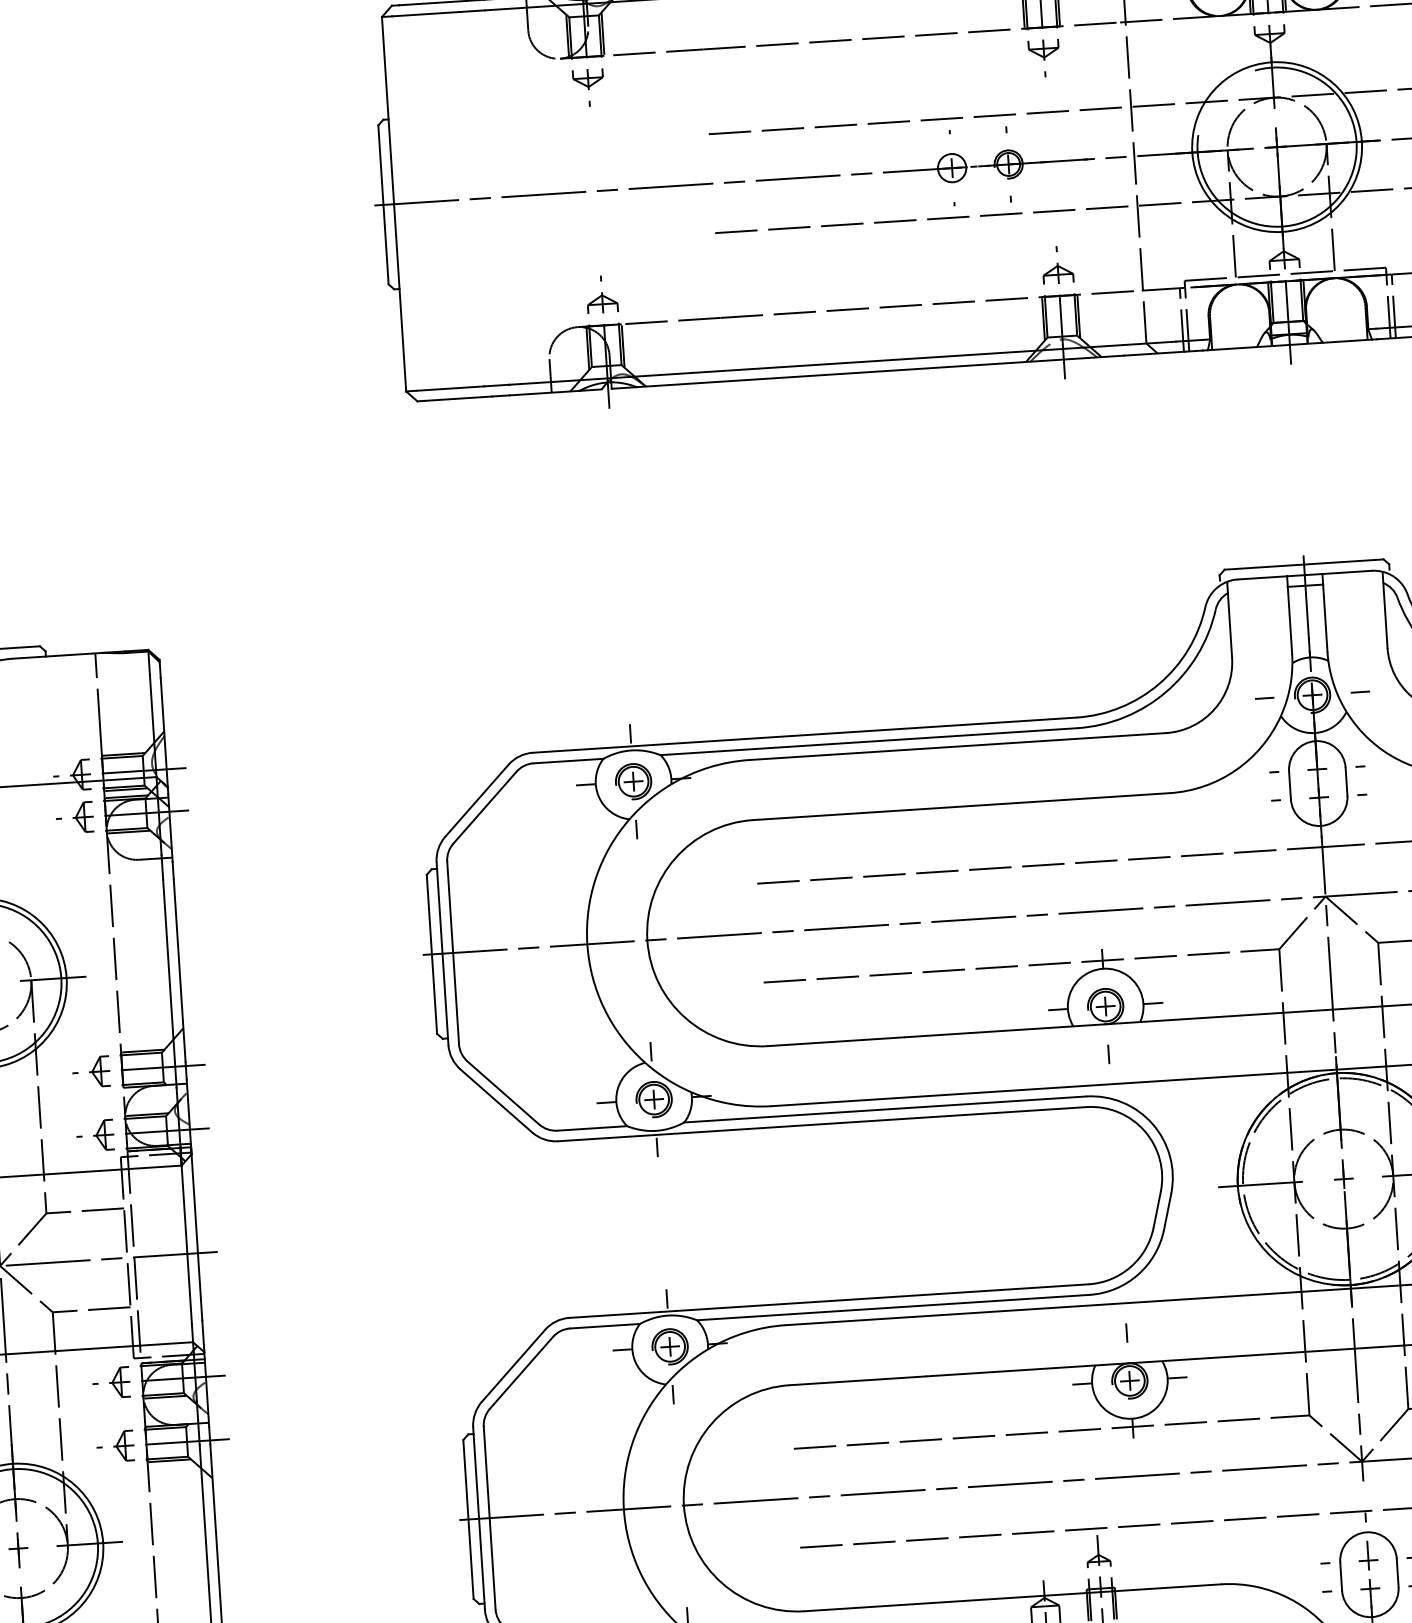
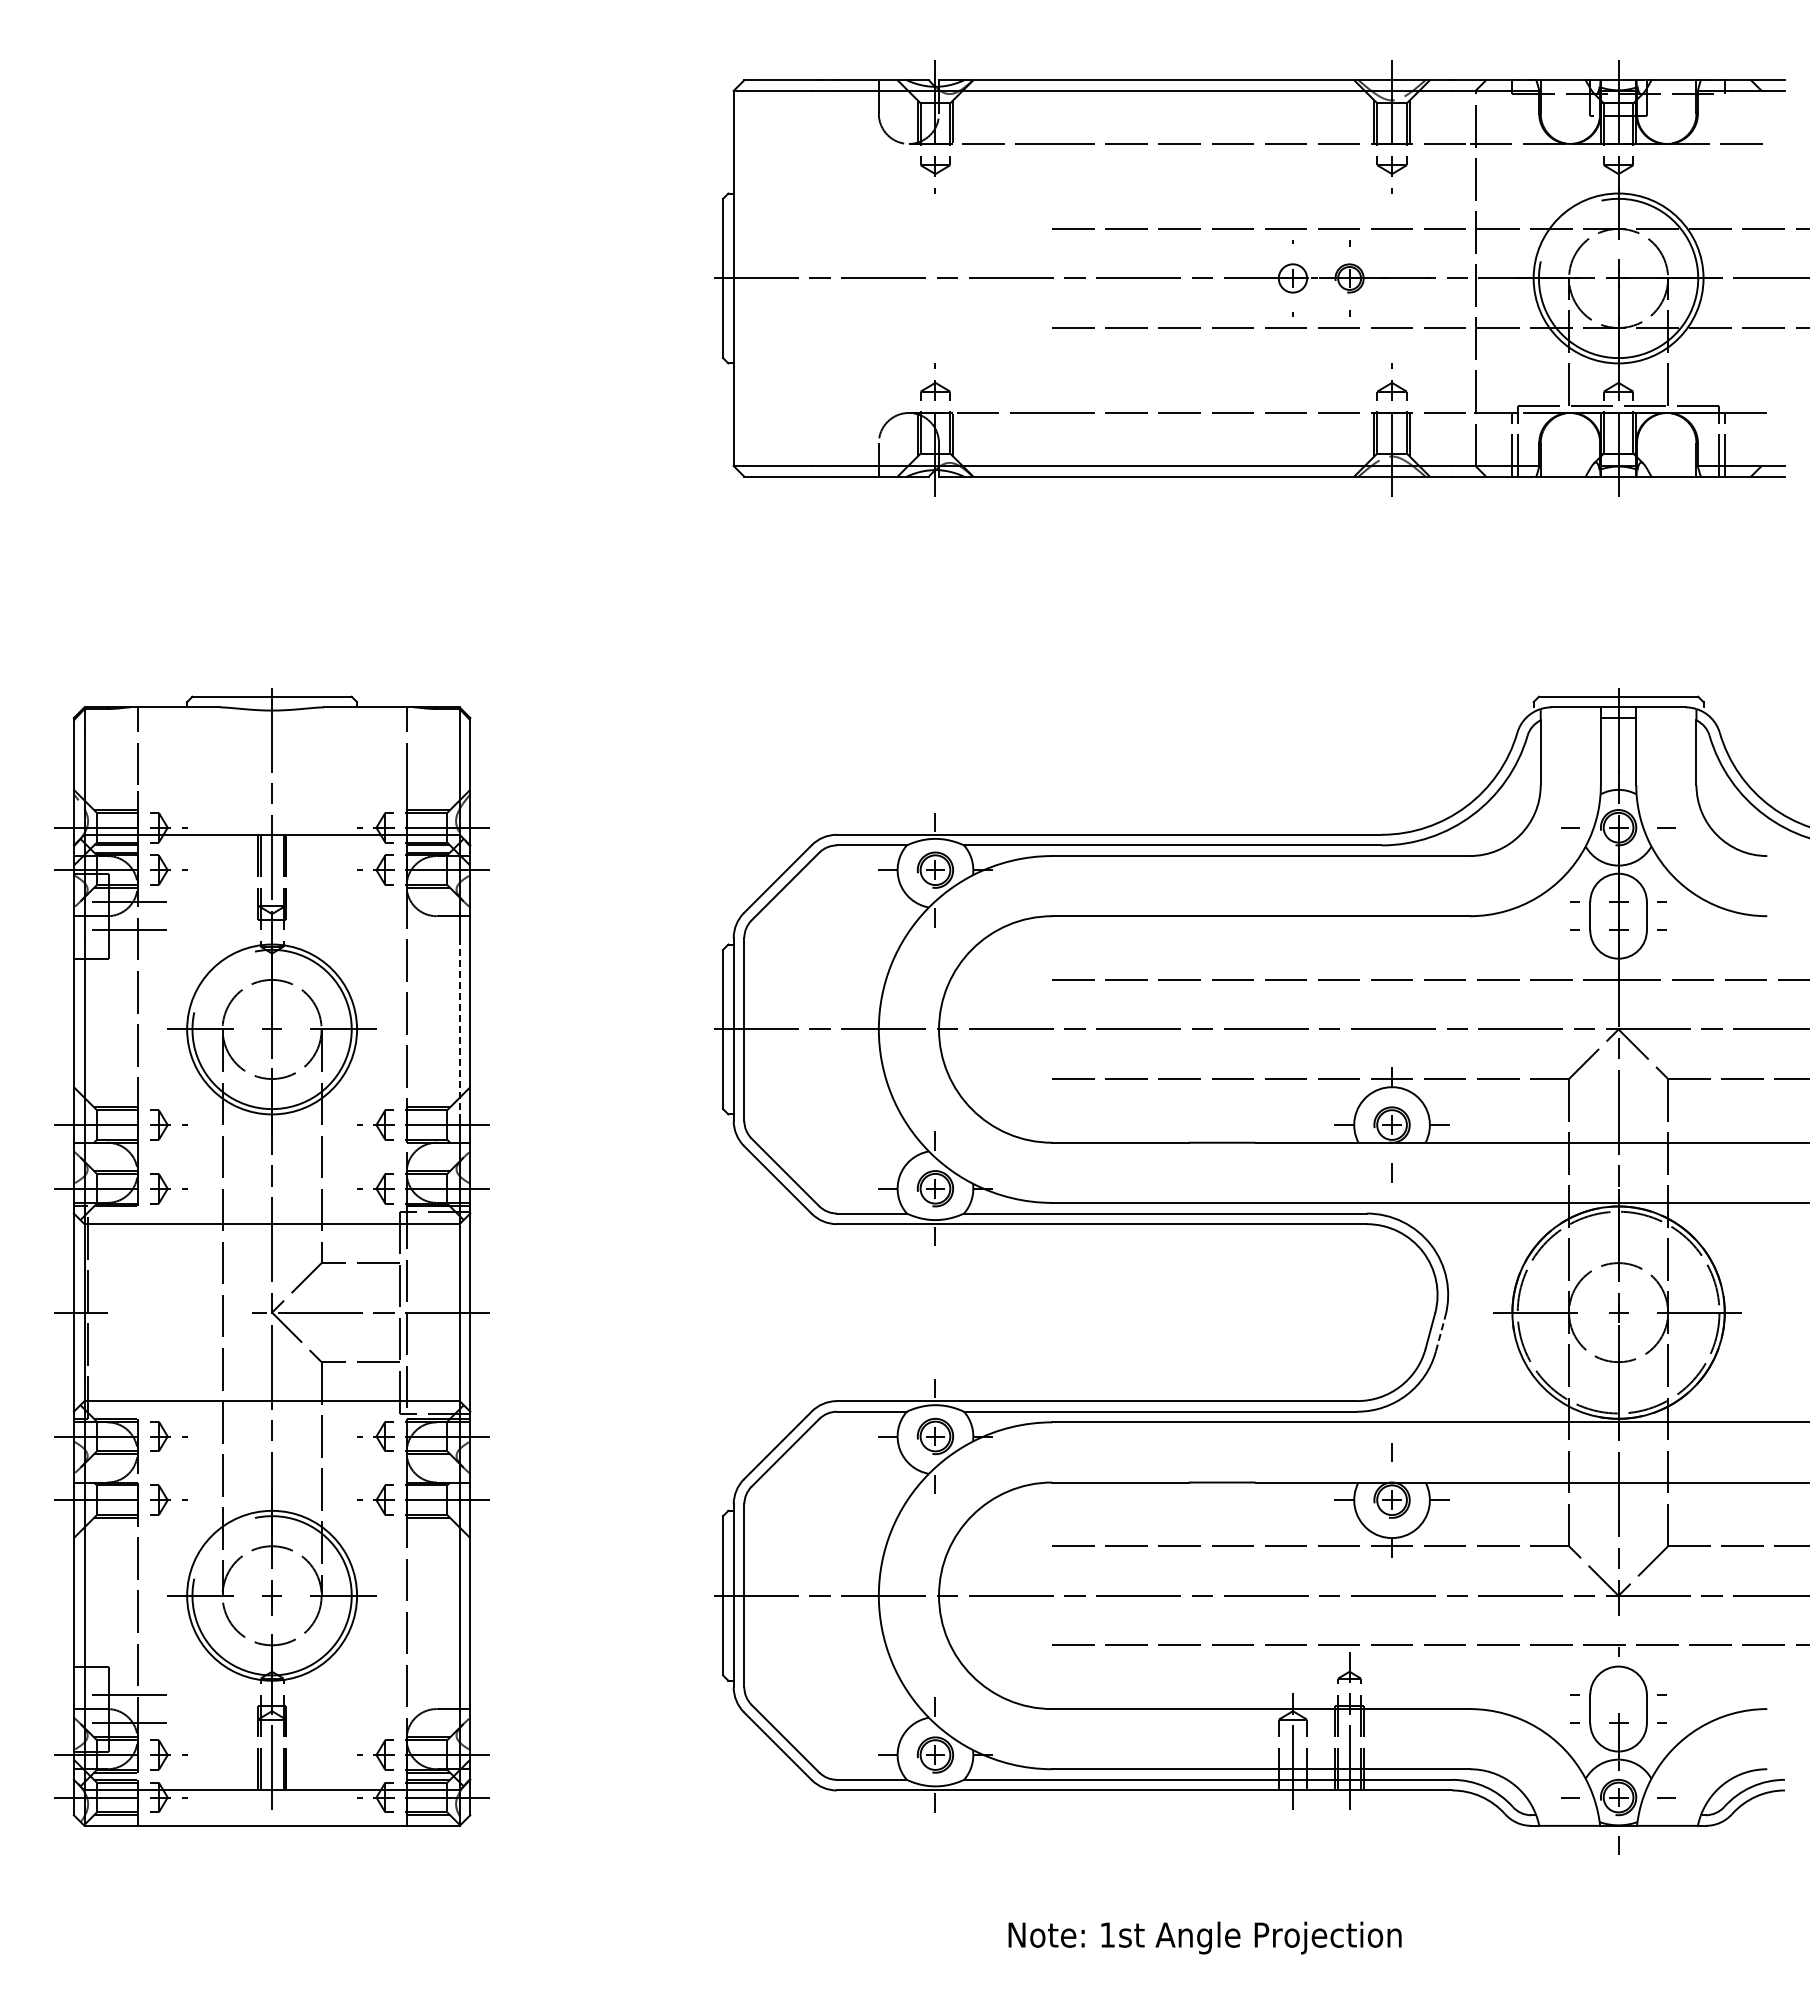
line: (168, 971) -> (459, 1029), solid -> dashed
line: (1167, 1211) -> (1440, 1333), solid -> dashed
part: (1368, 1555) -> (1618, 1689), removed

